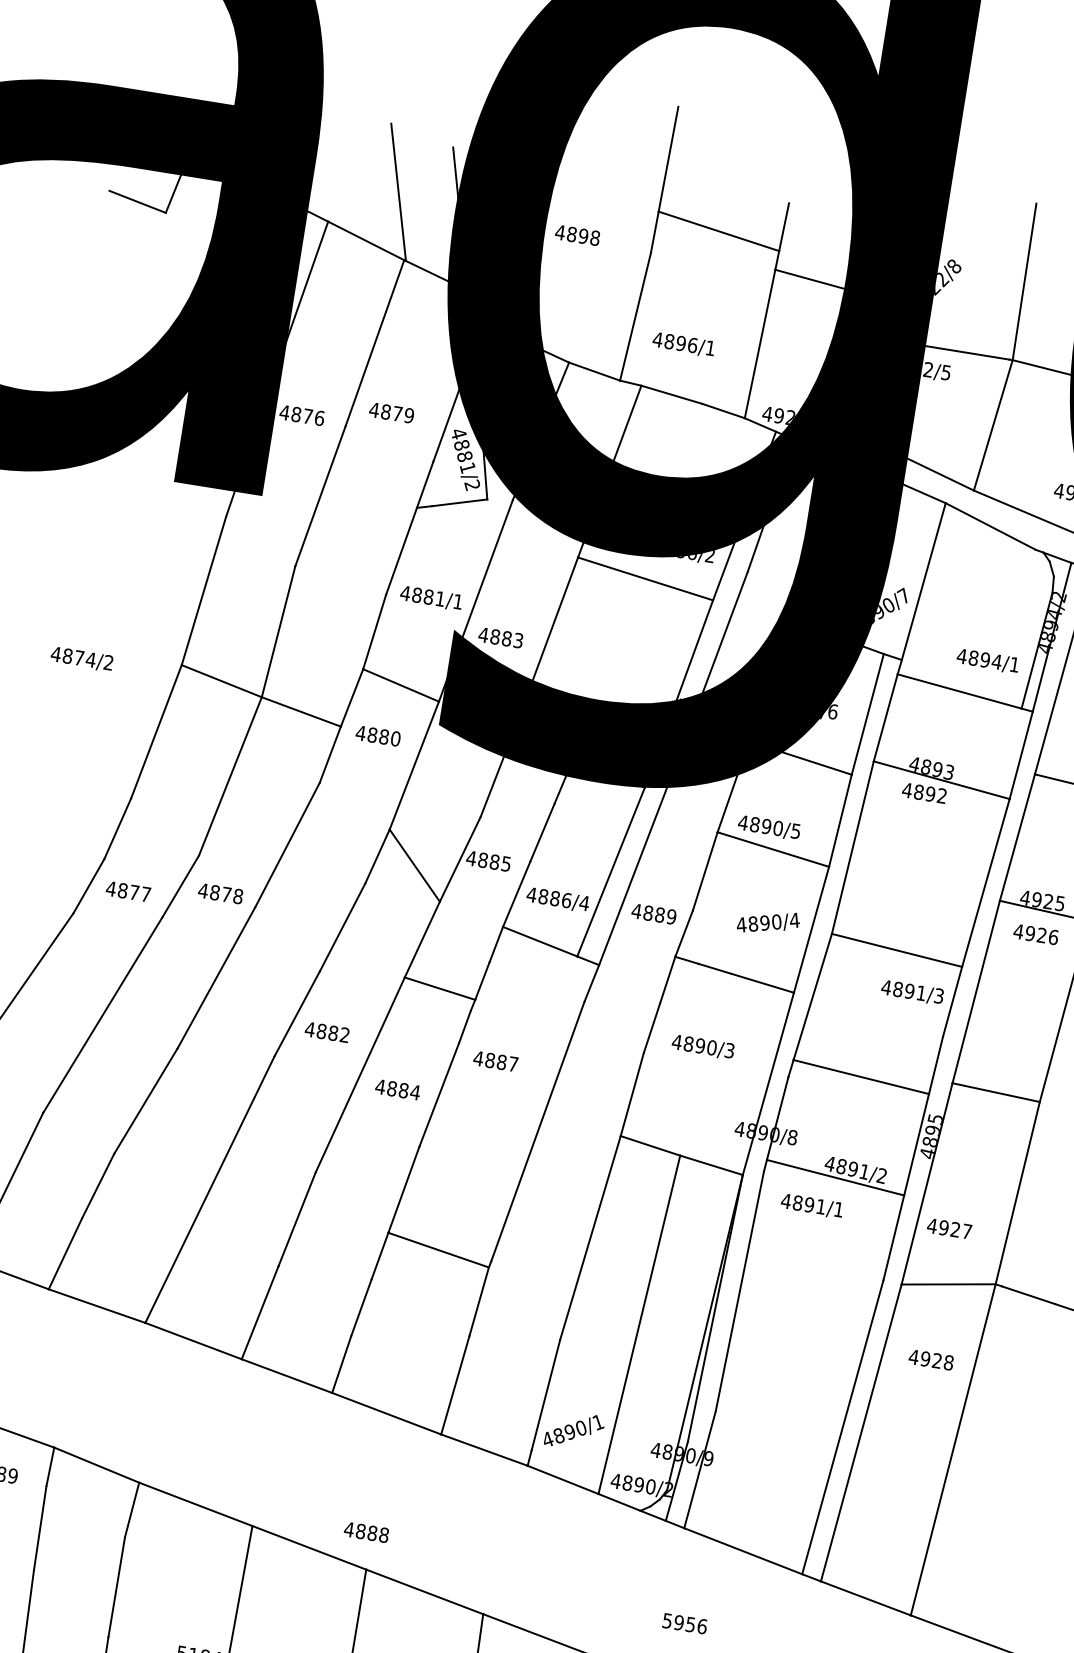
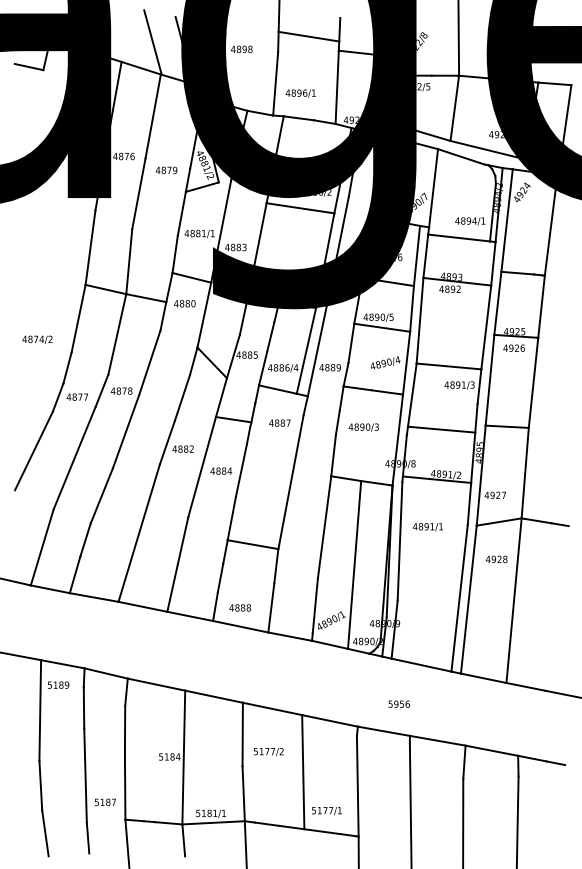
text: (391, 413) -> (166, 170), moved
text: (82, 658) -> (37, 339), moved
text: (495, 1059) -> (279, 422), moved
text: (810, 1206) -> (427, 527), moved
text: (365, 1531) -> (239, 607), moved

